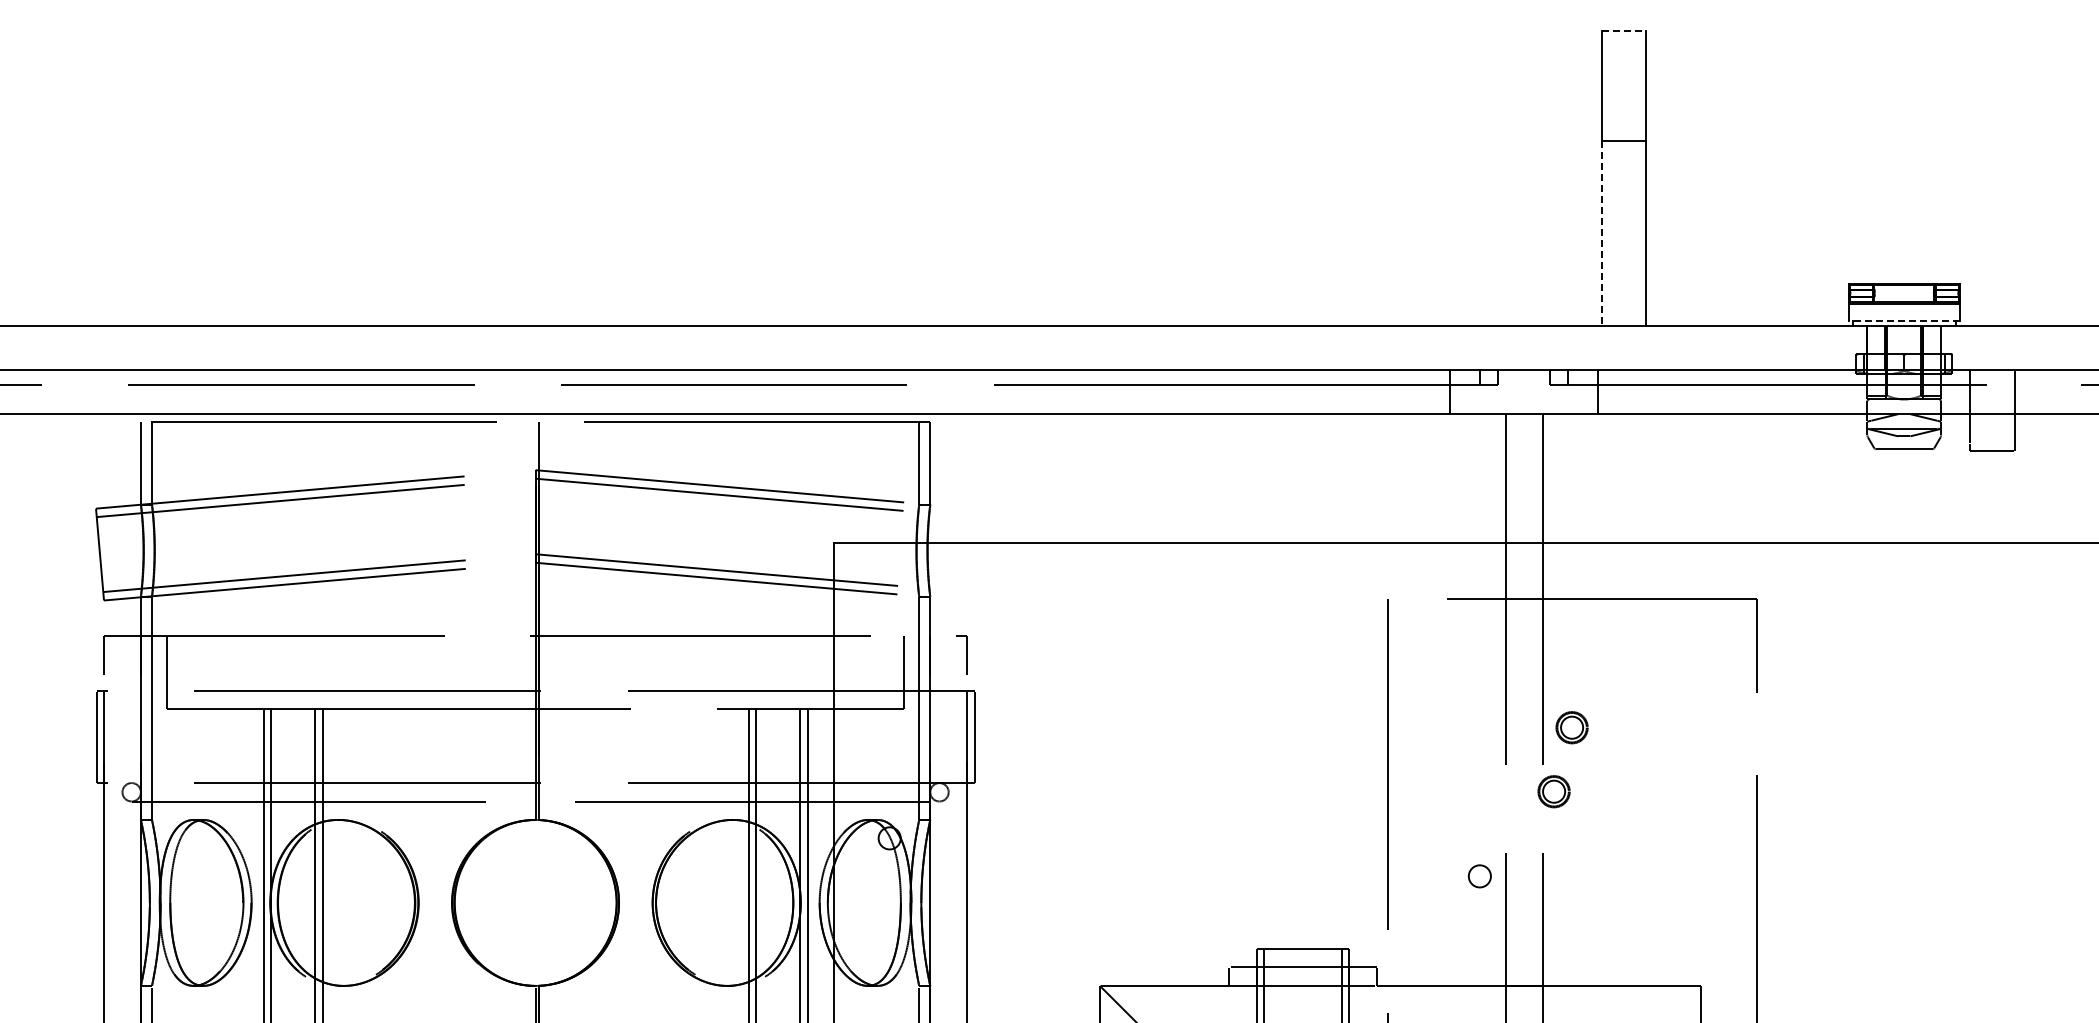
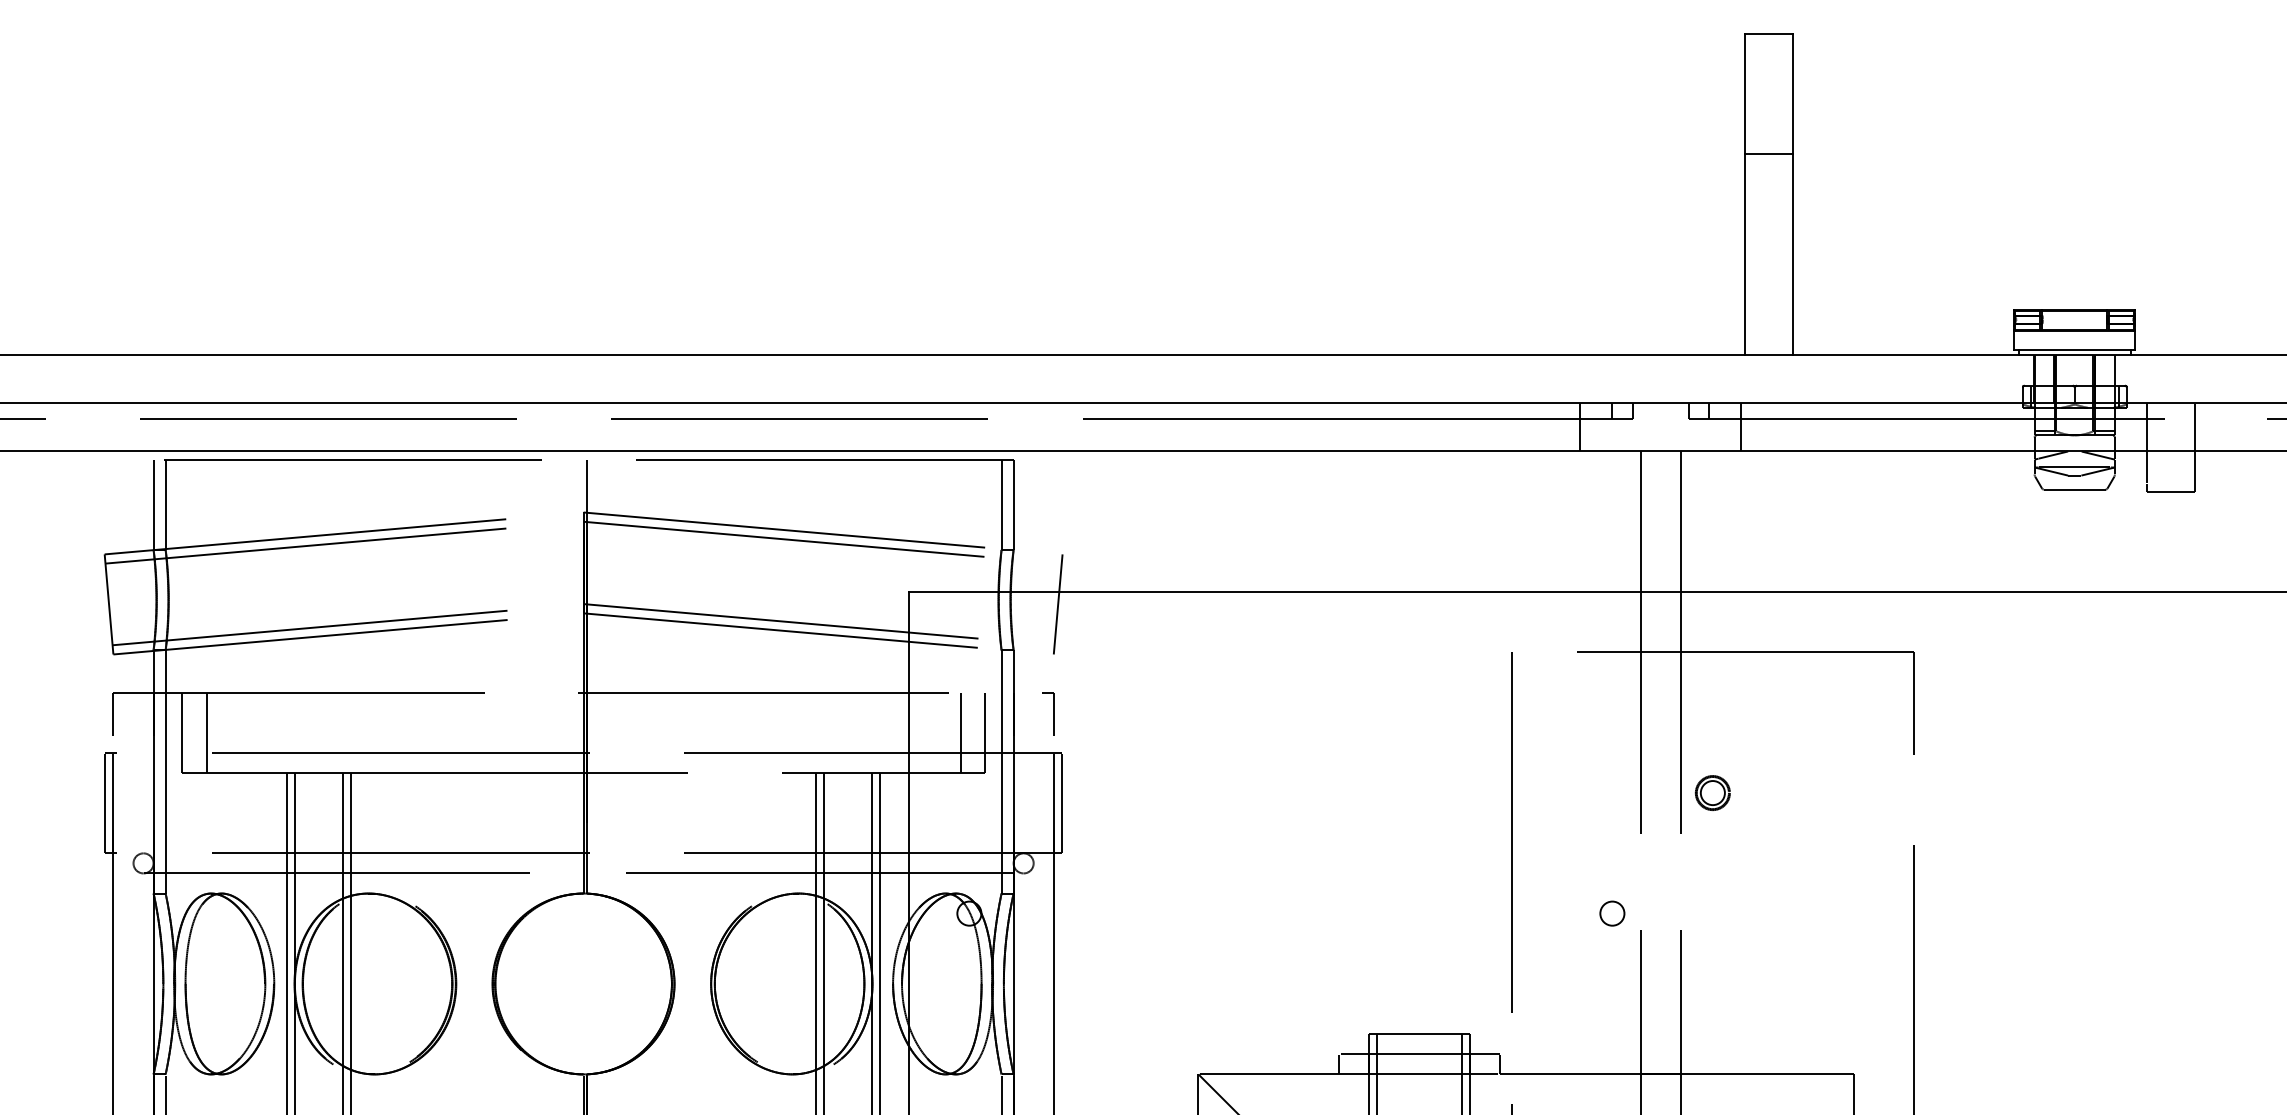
line: (1624, 30) -> (1769, 33), dashed -> solid
line: (1601, 233) -> (1744, 254), dashed -> solid
line: (1903, 320) -> (2073, 349), dashed -> solid
line: (971, 554) -> (1058, 604), added
line: (189, 672) -> (206, 732), added
line: (881, 672) -> (960, 732), added
part: (1553, 791) -> (1692, 862), removed
circle: (1479, 876) -> (1611, 913), moved

